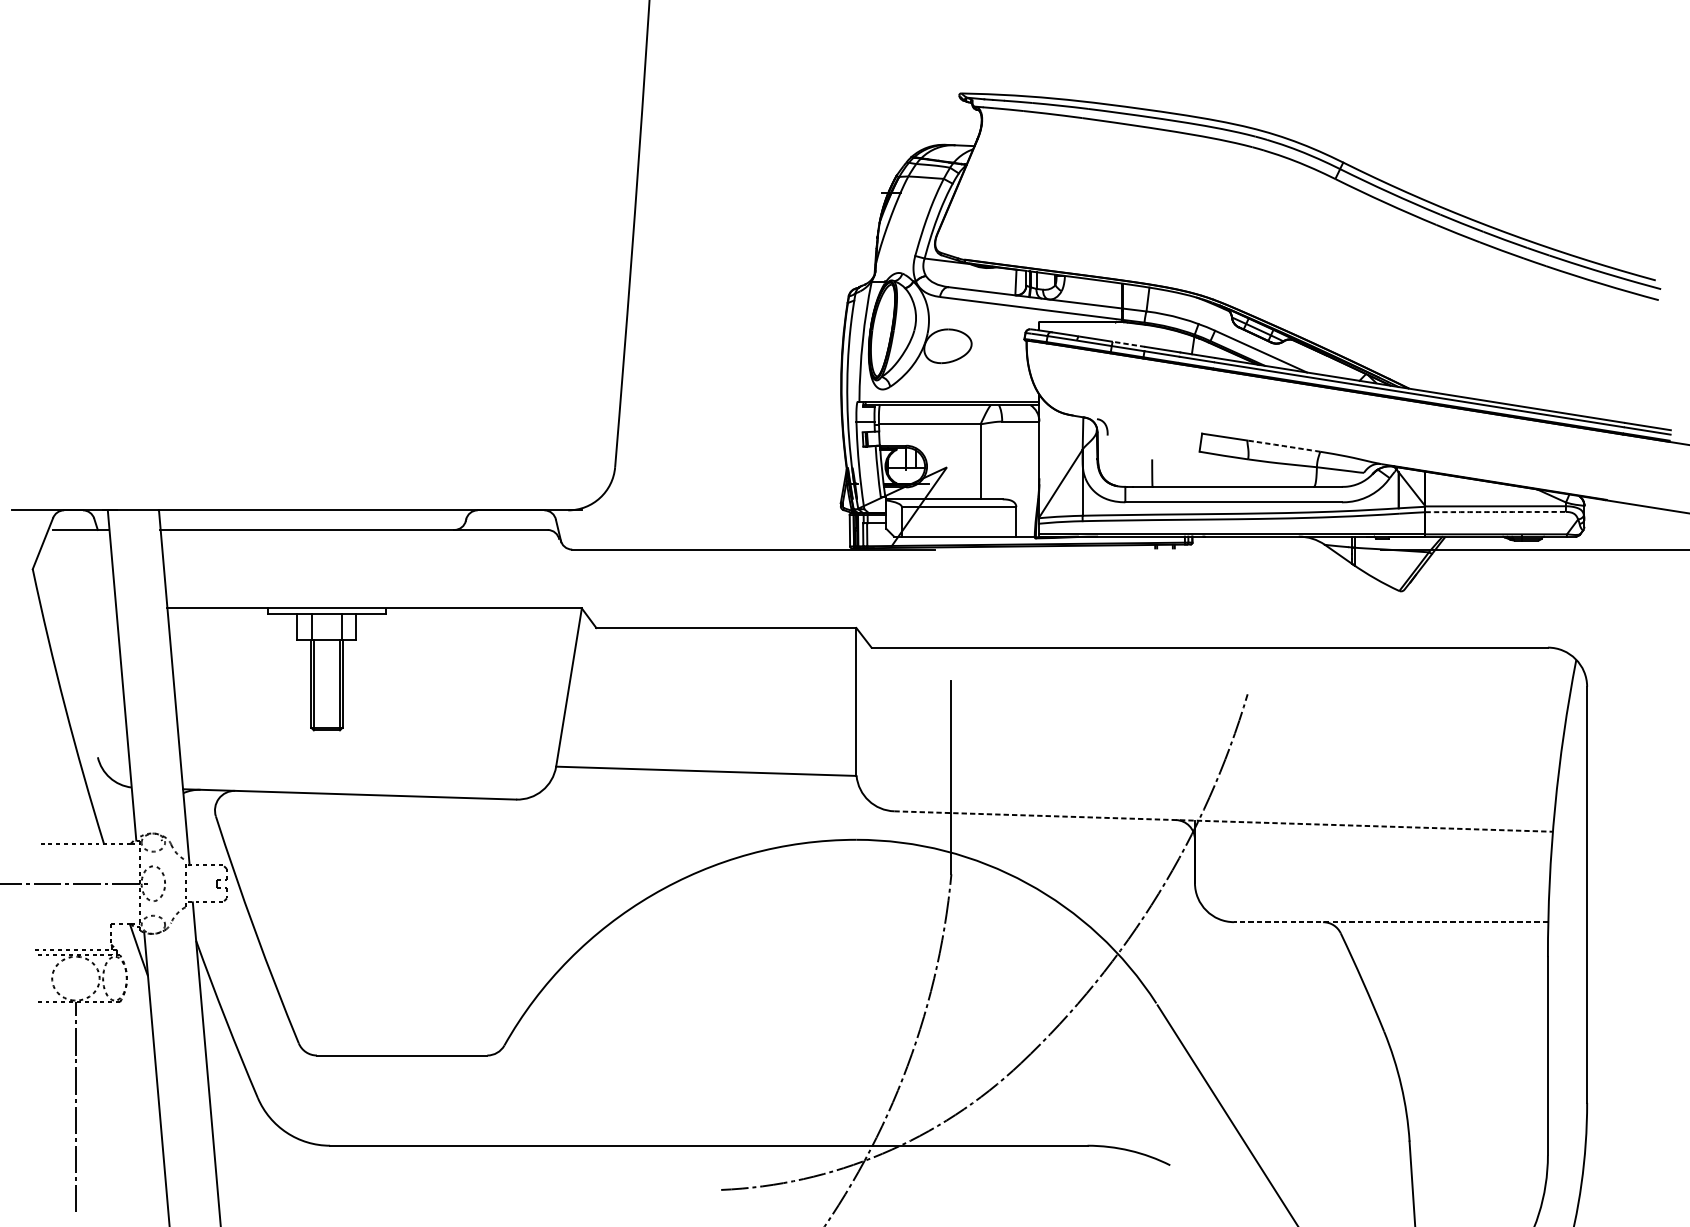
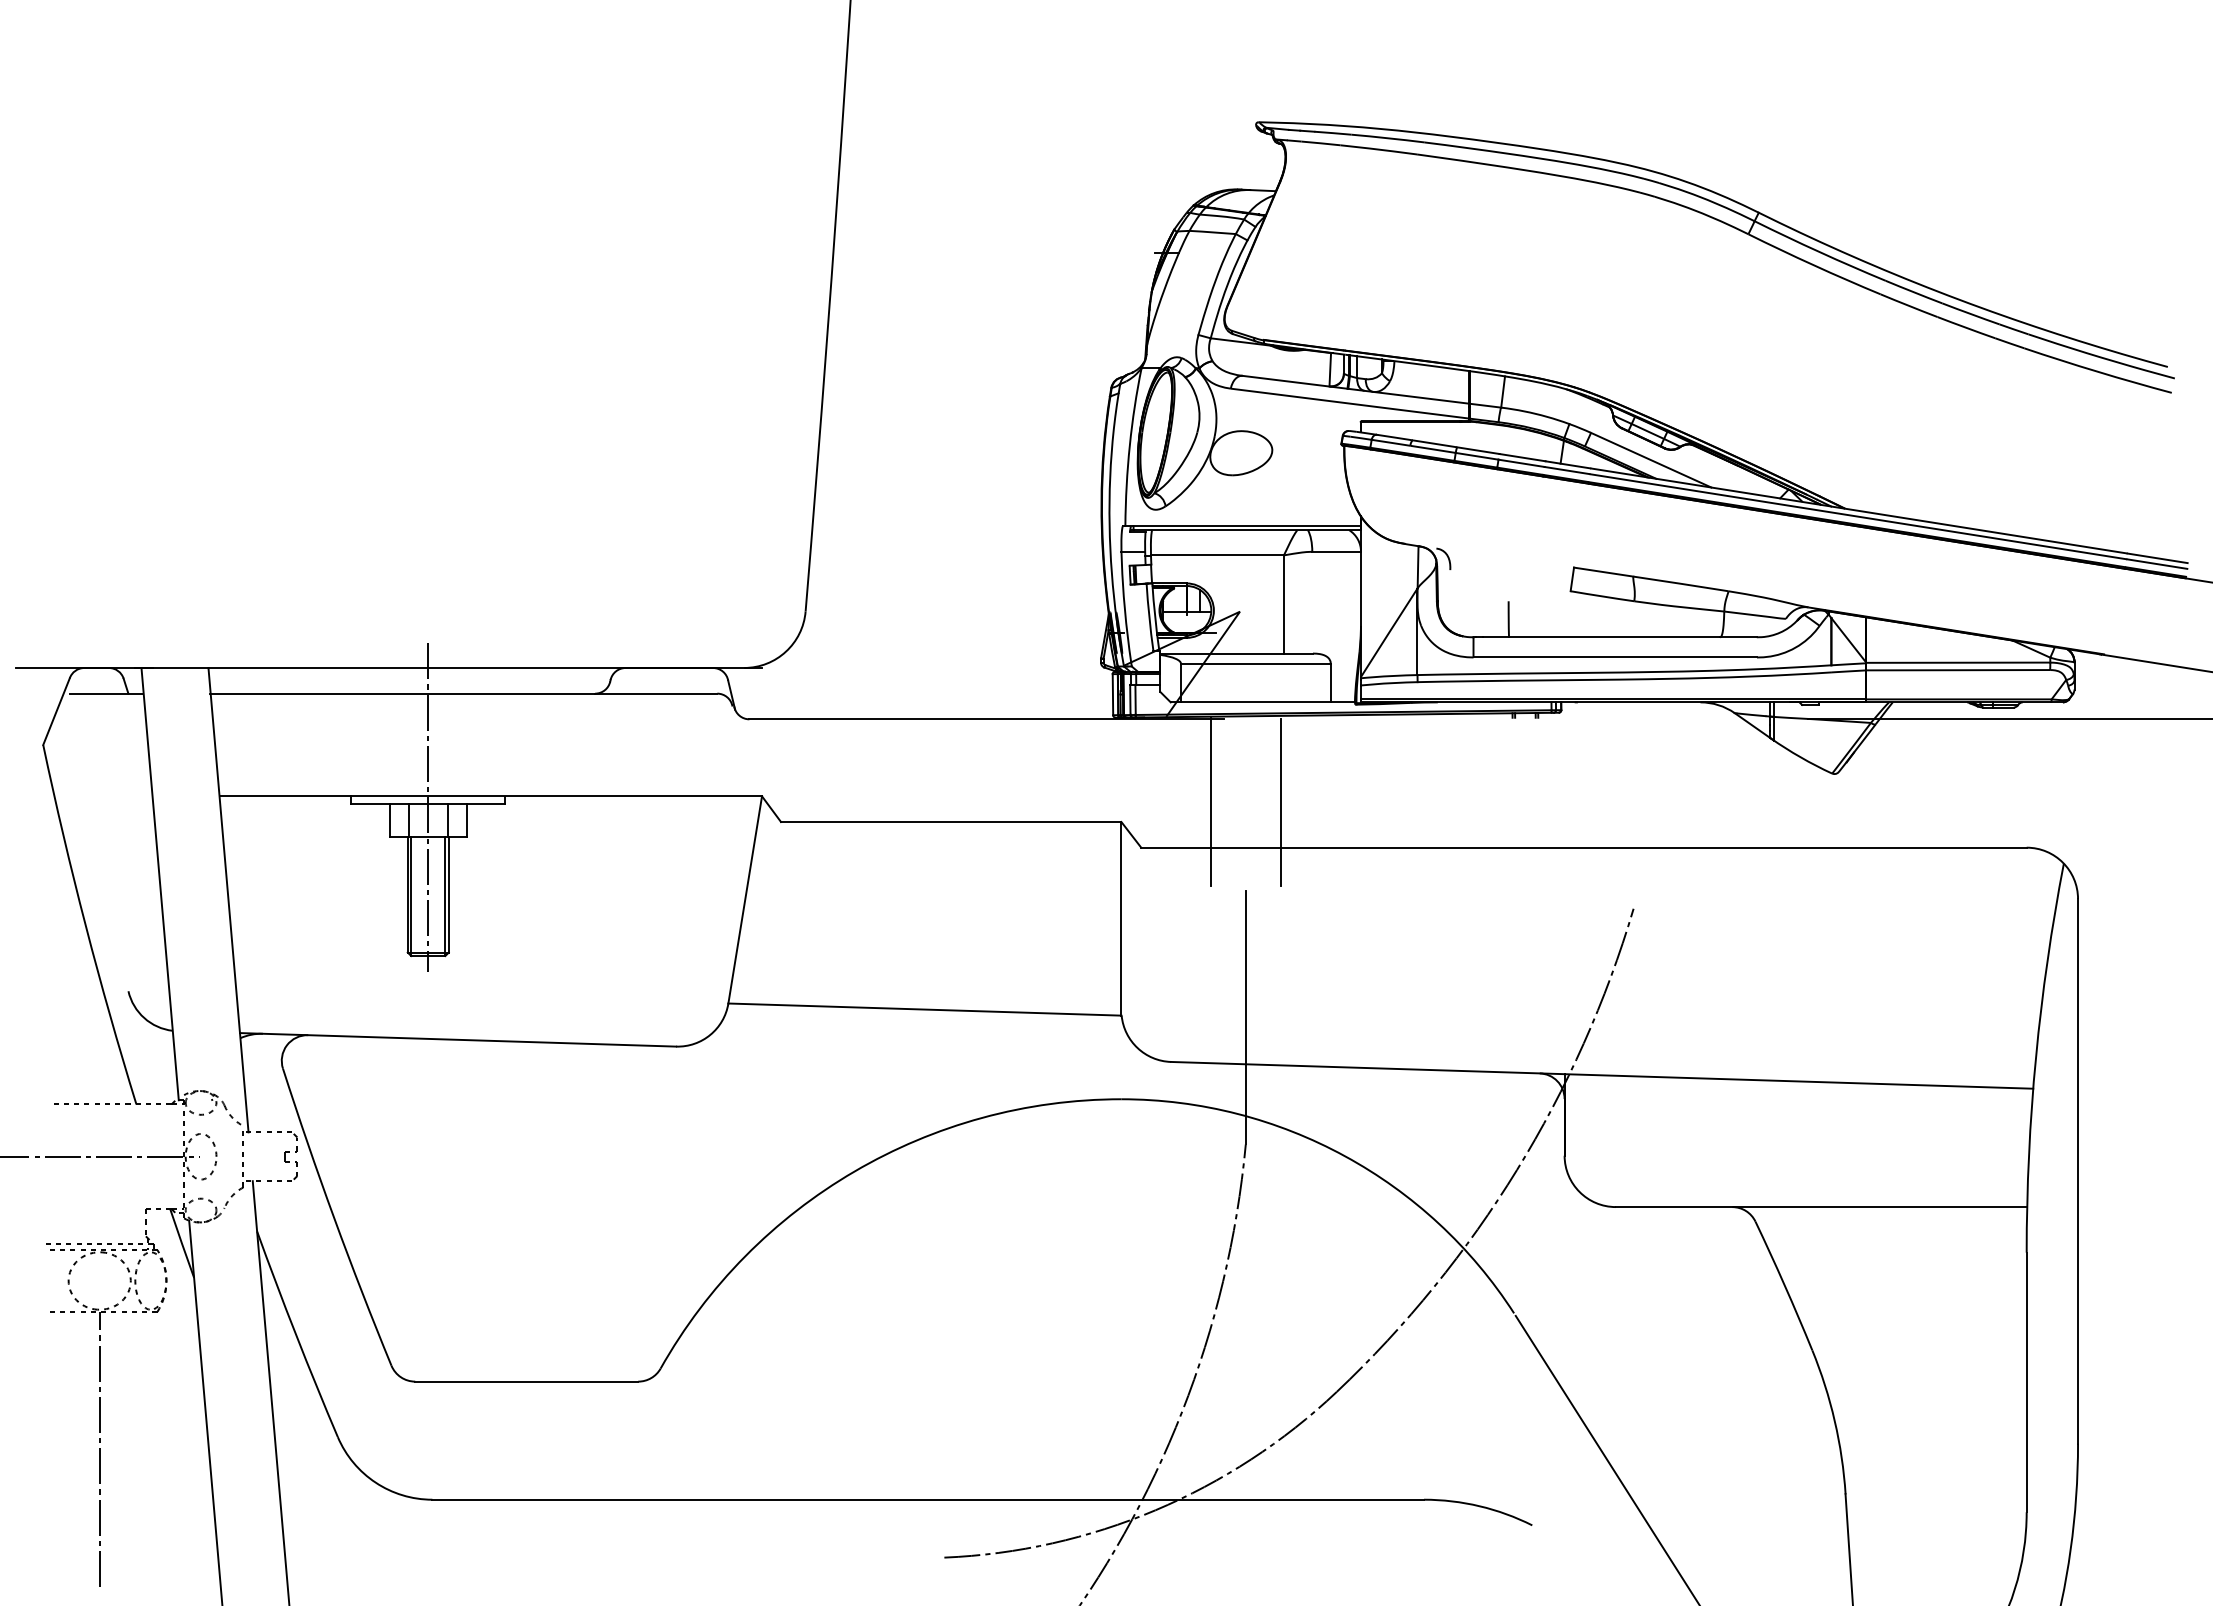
line: (1128, 344) -> (1477, 450), dashed -> solid
arc: (1283, 445) -> (1680, 583), dashed -> solid
arc: (1495, 512) -> (1958, 670), dashed -> solid
line: (925, 613) -> (1211, 802), added
line: (977, 613) -> (1280, 802), added
line: (327, 616) -> (428, 807), added
line: (1223, 821) -> (1602, 1075), dashed -> solid
line: (1390, 922) -> (1820, 1207), dashed -> solid

